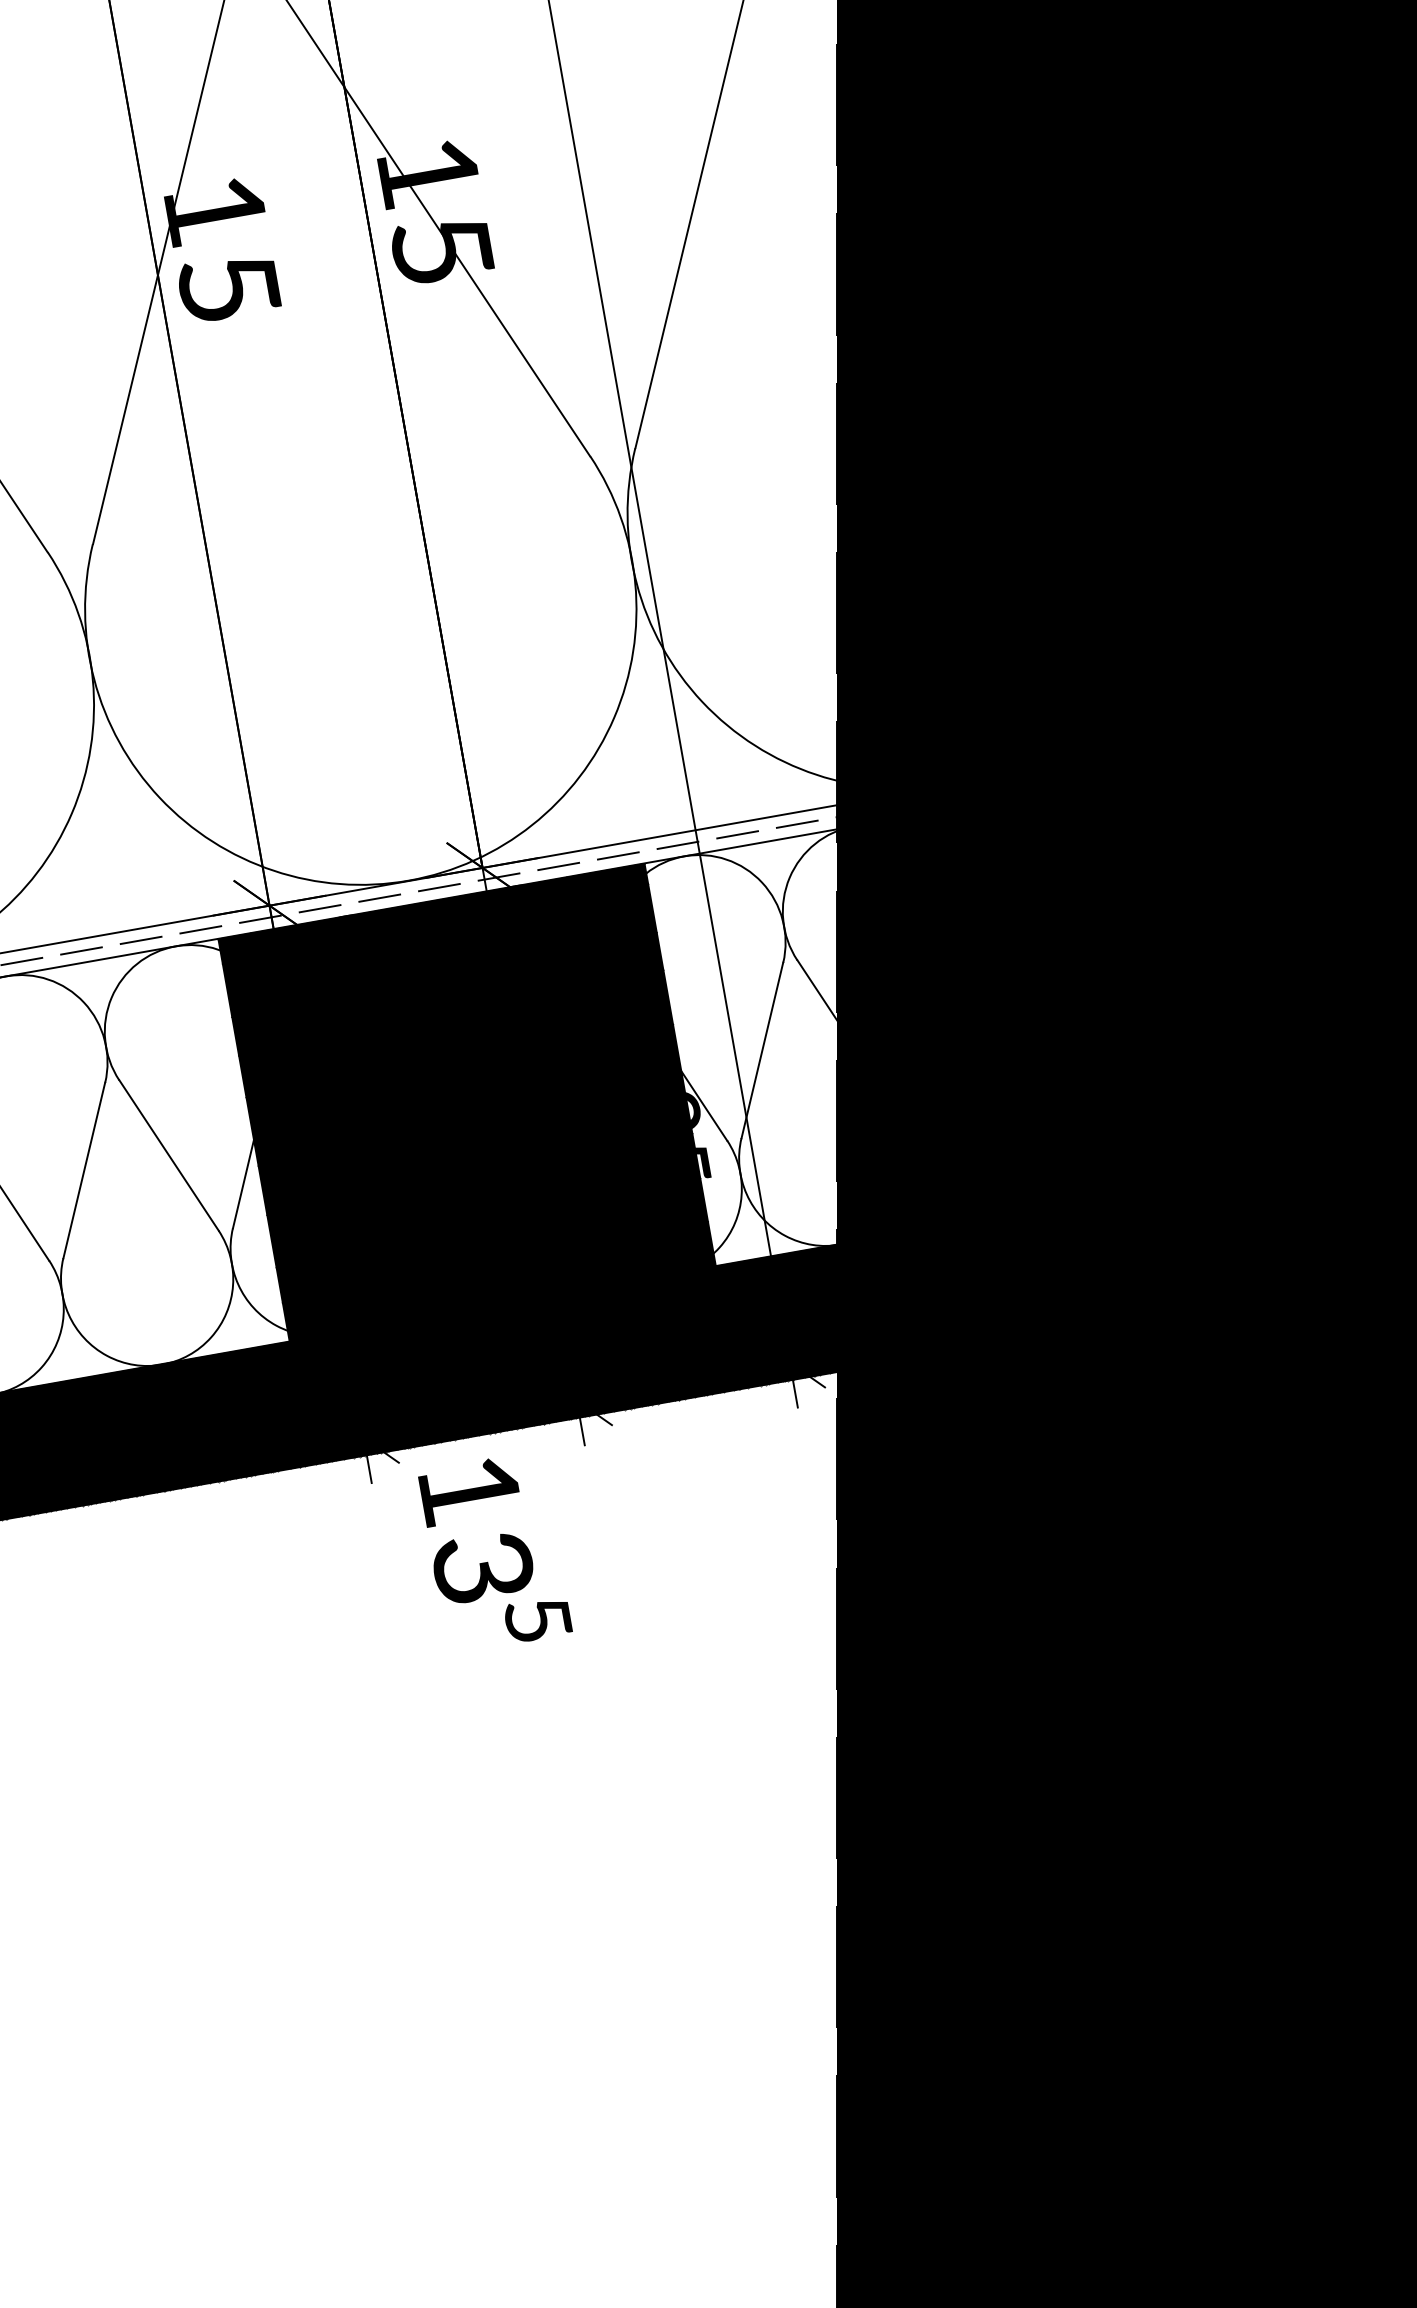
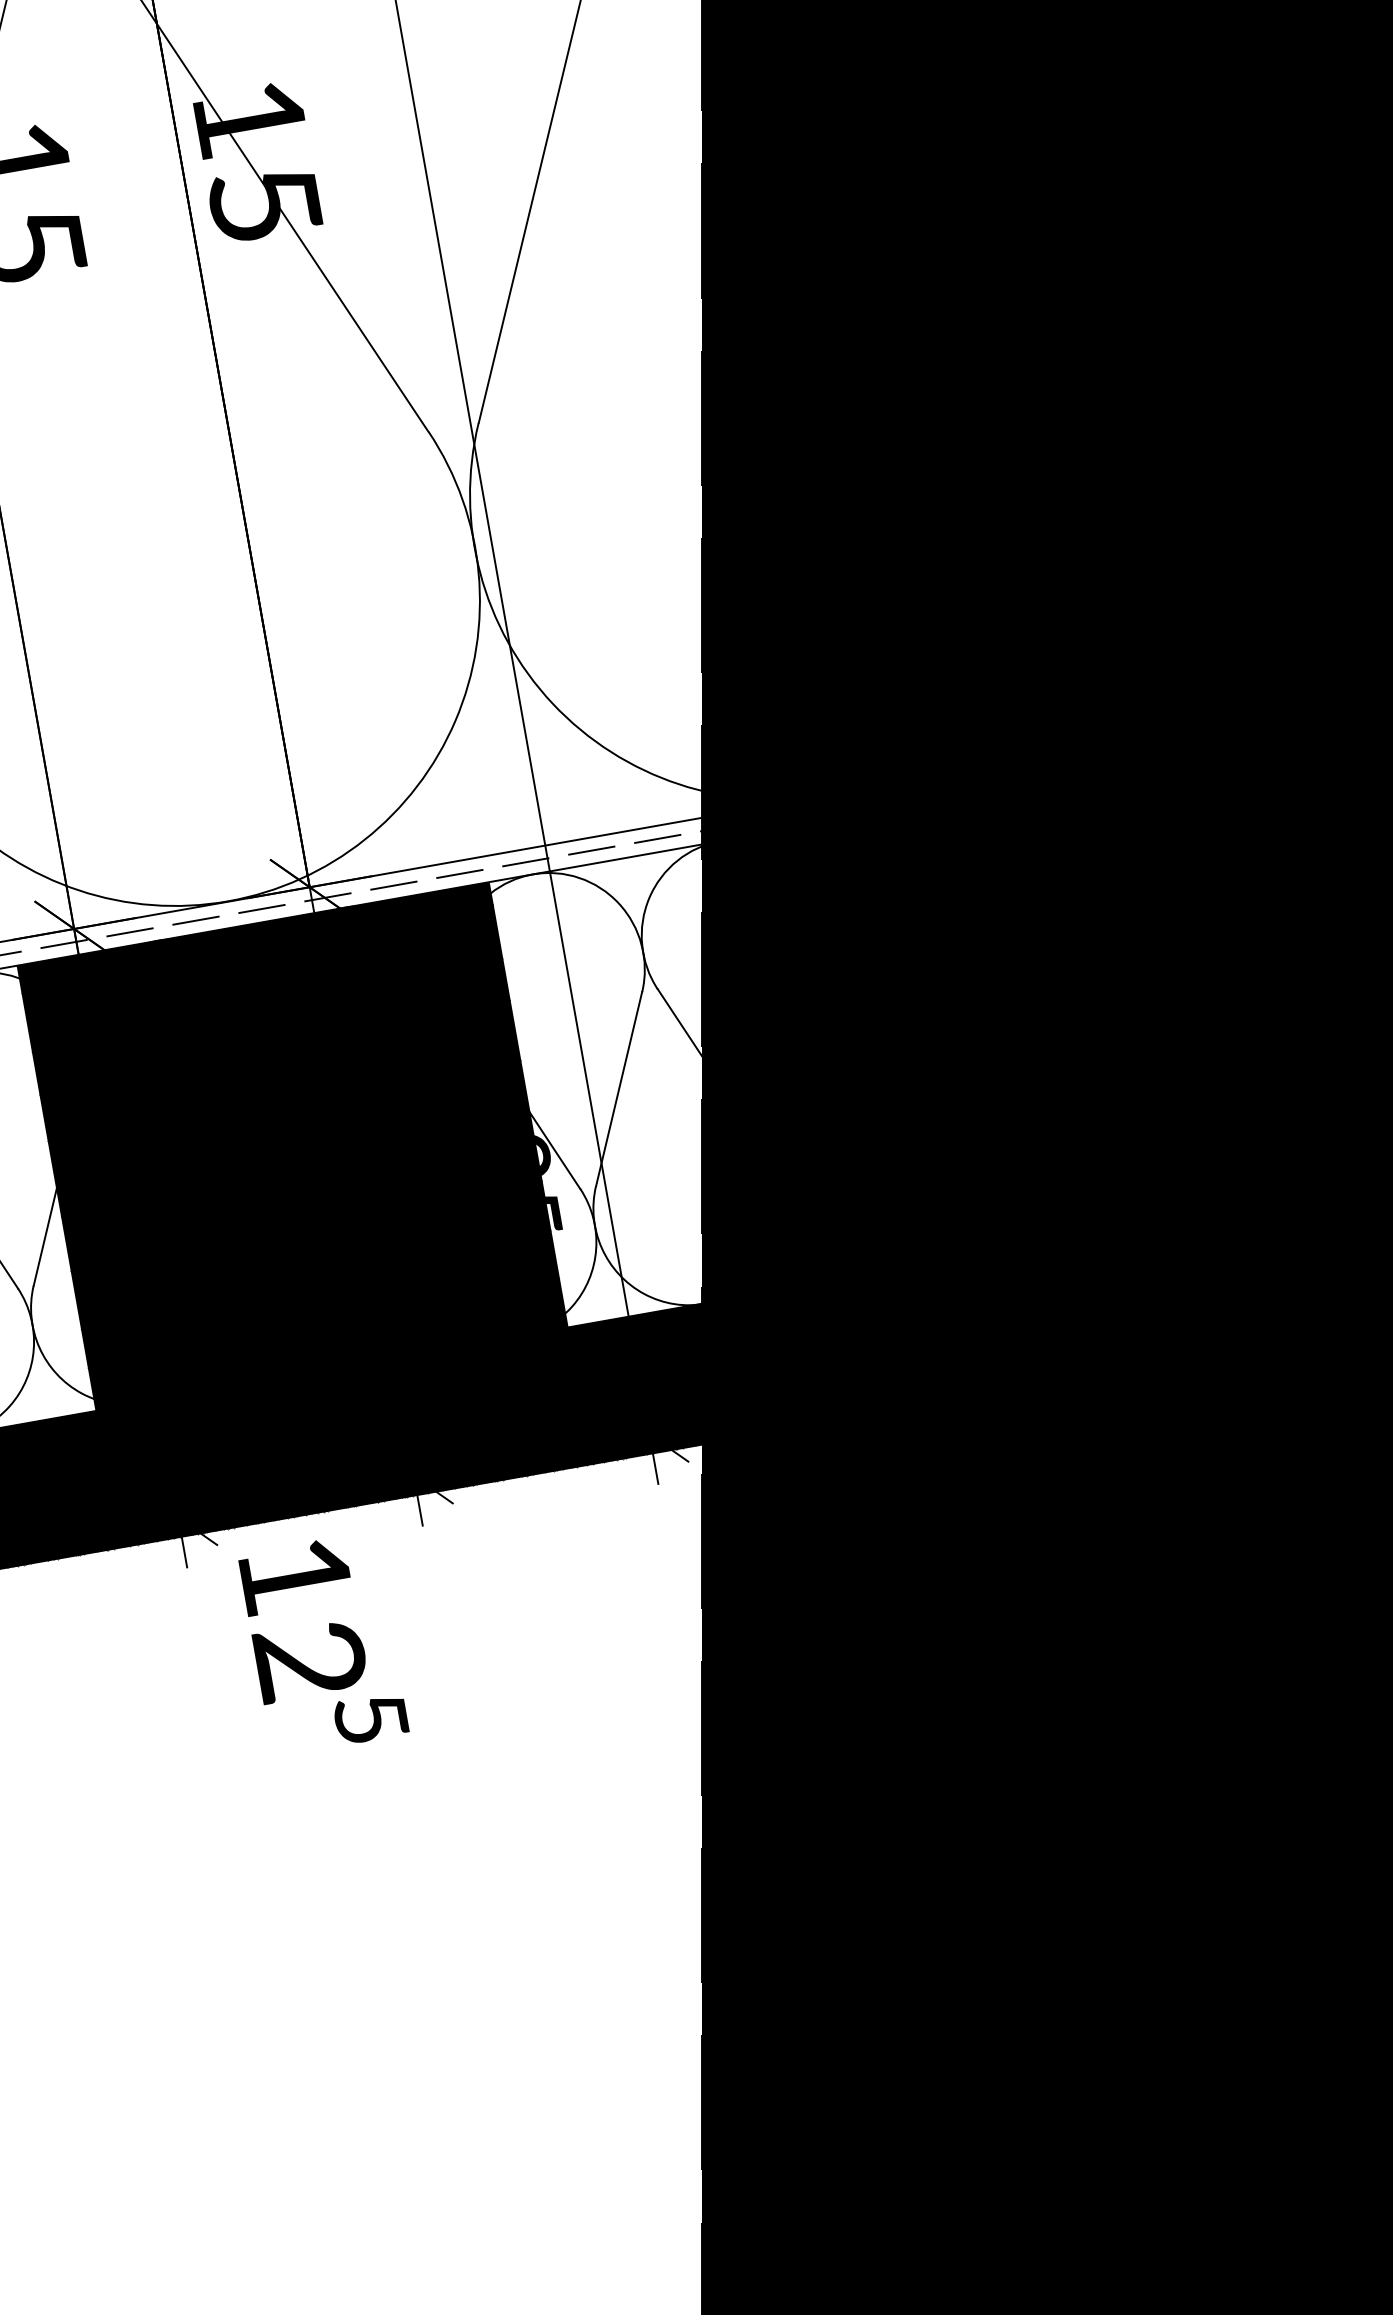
text: (481, 1570) -> (308, 1664), 13 -> 12

